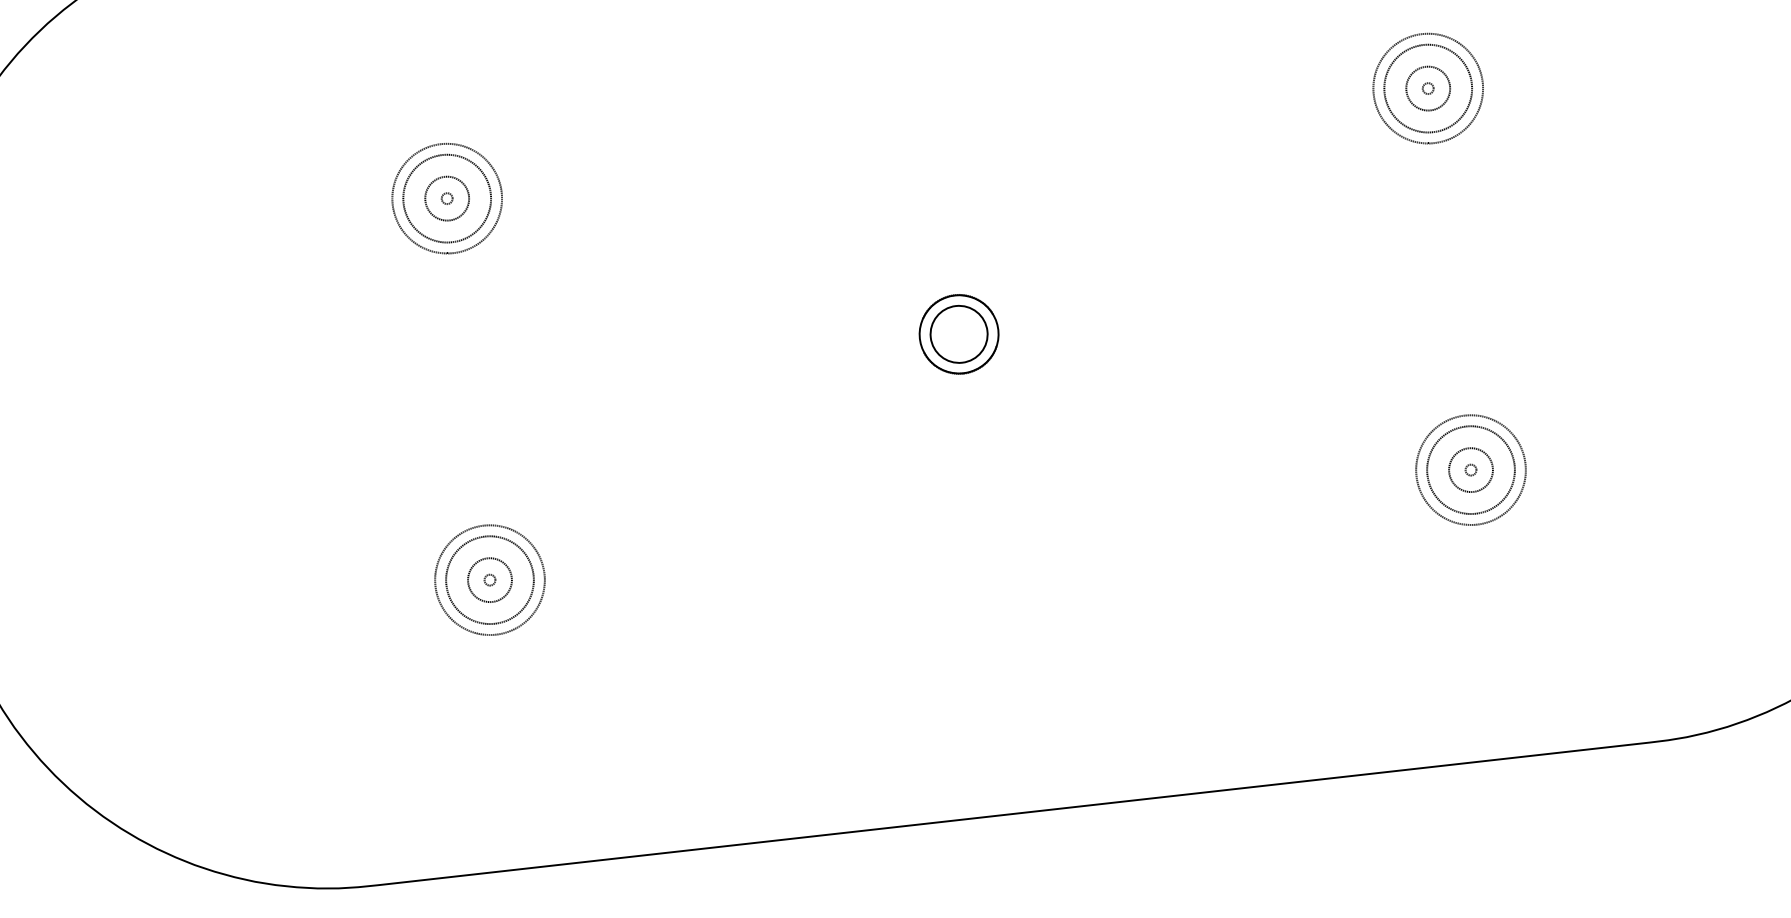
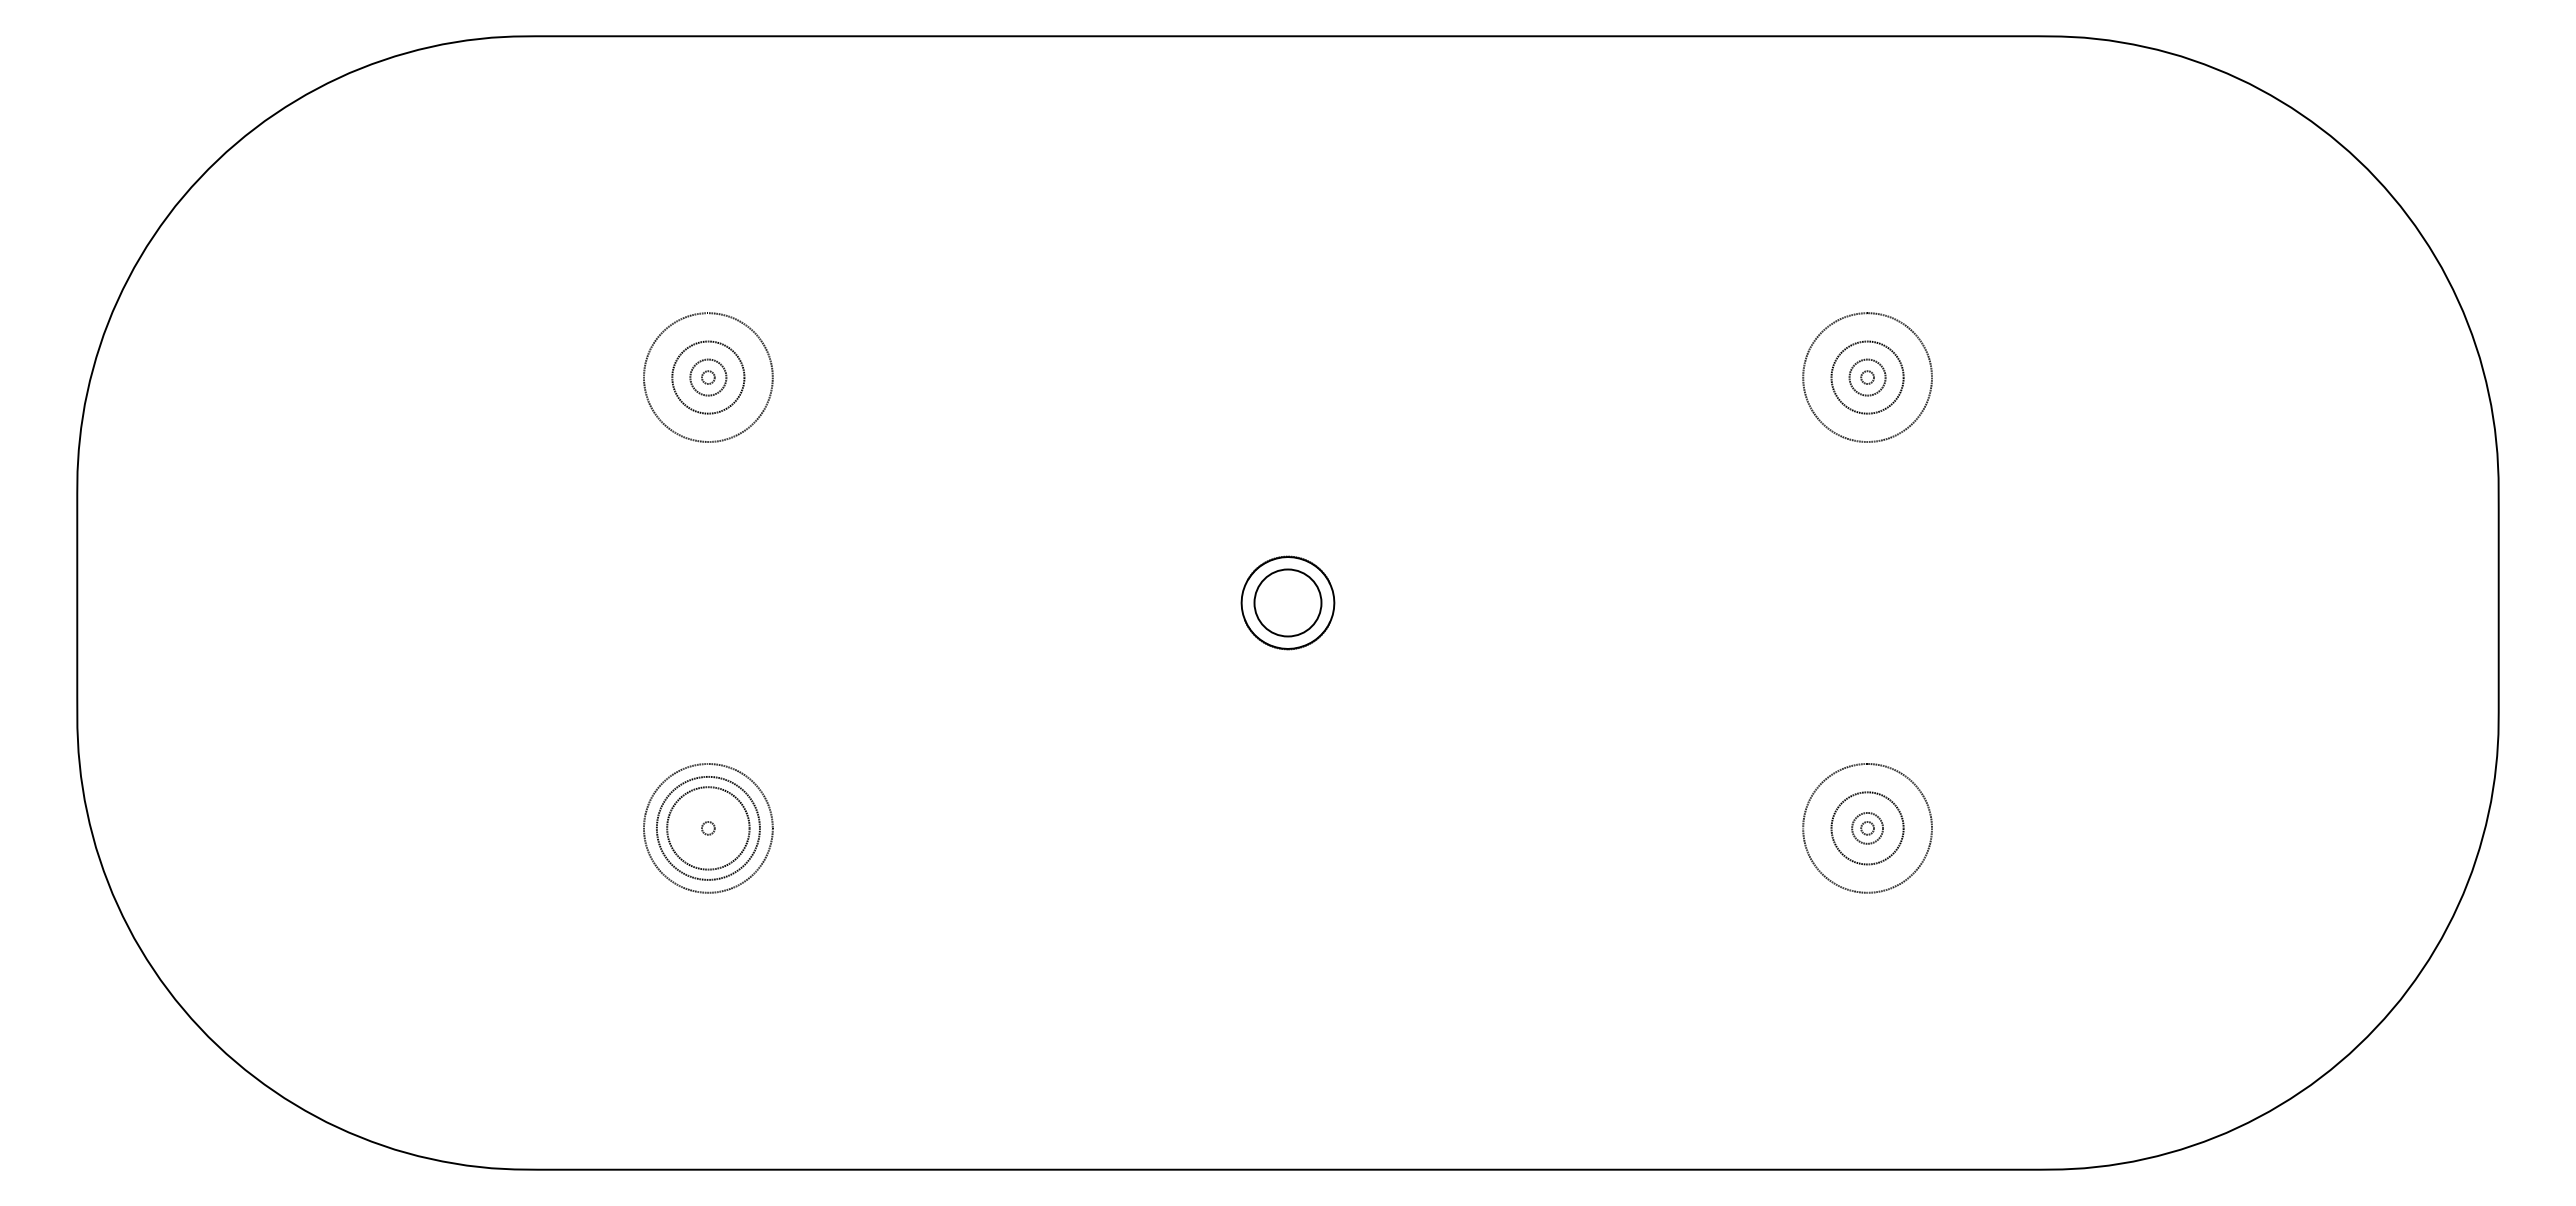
circle: (1428, 88) -> (1867, 377), size x0.7
circle: (1428, 88) -> (1867, 377), size x0.7
circle: (446, 198) -> (707, 377), size x0.7
circle: (447, 198) -> (708, 377), size x0.7
circle: (1470, 469) -> (1867, 827), size x0.7
circle: (1470, 470) -> (1867, 828), size x0.6
circle: (490, 580) -> (708, 828), size x1.6

